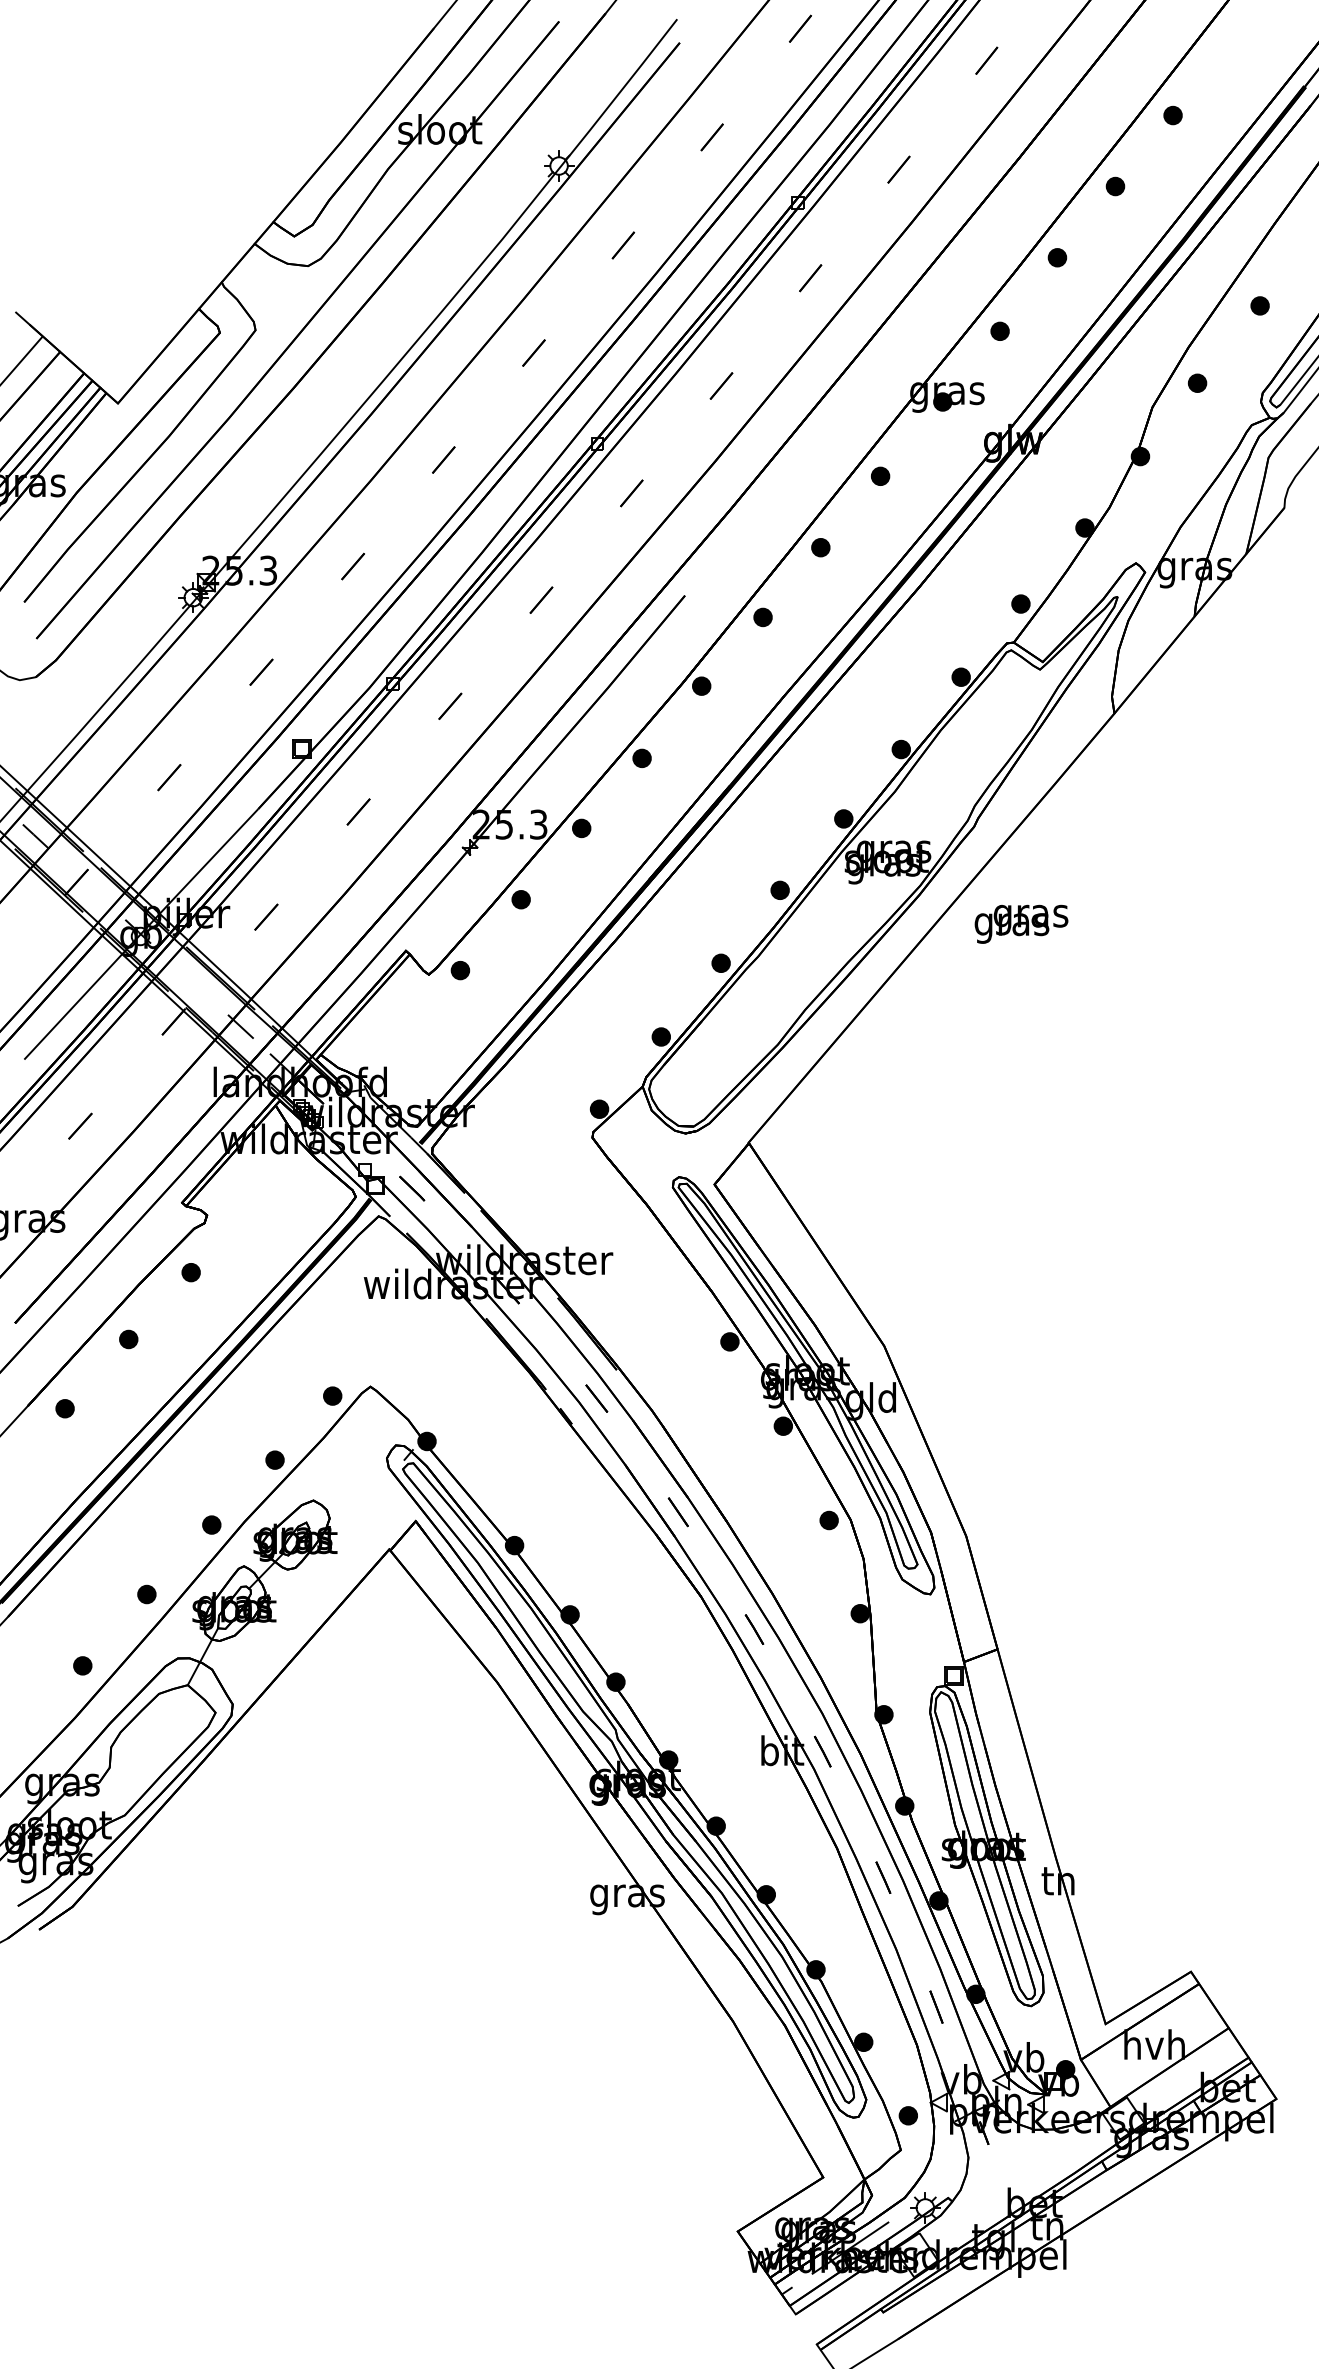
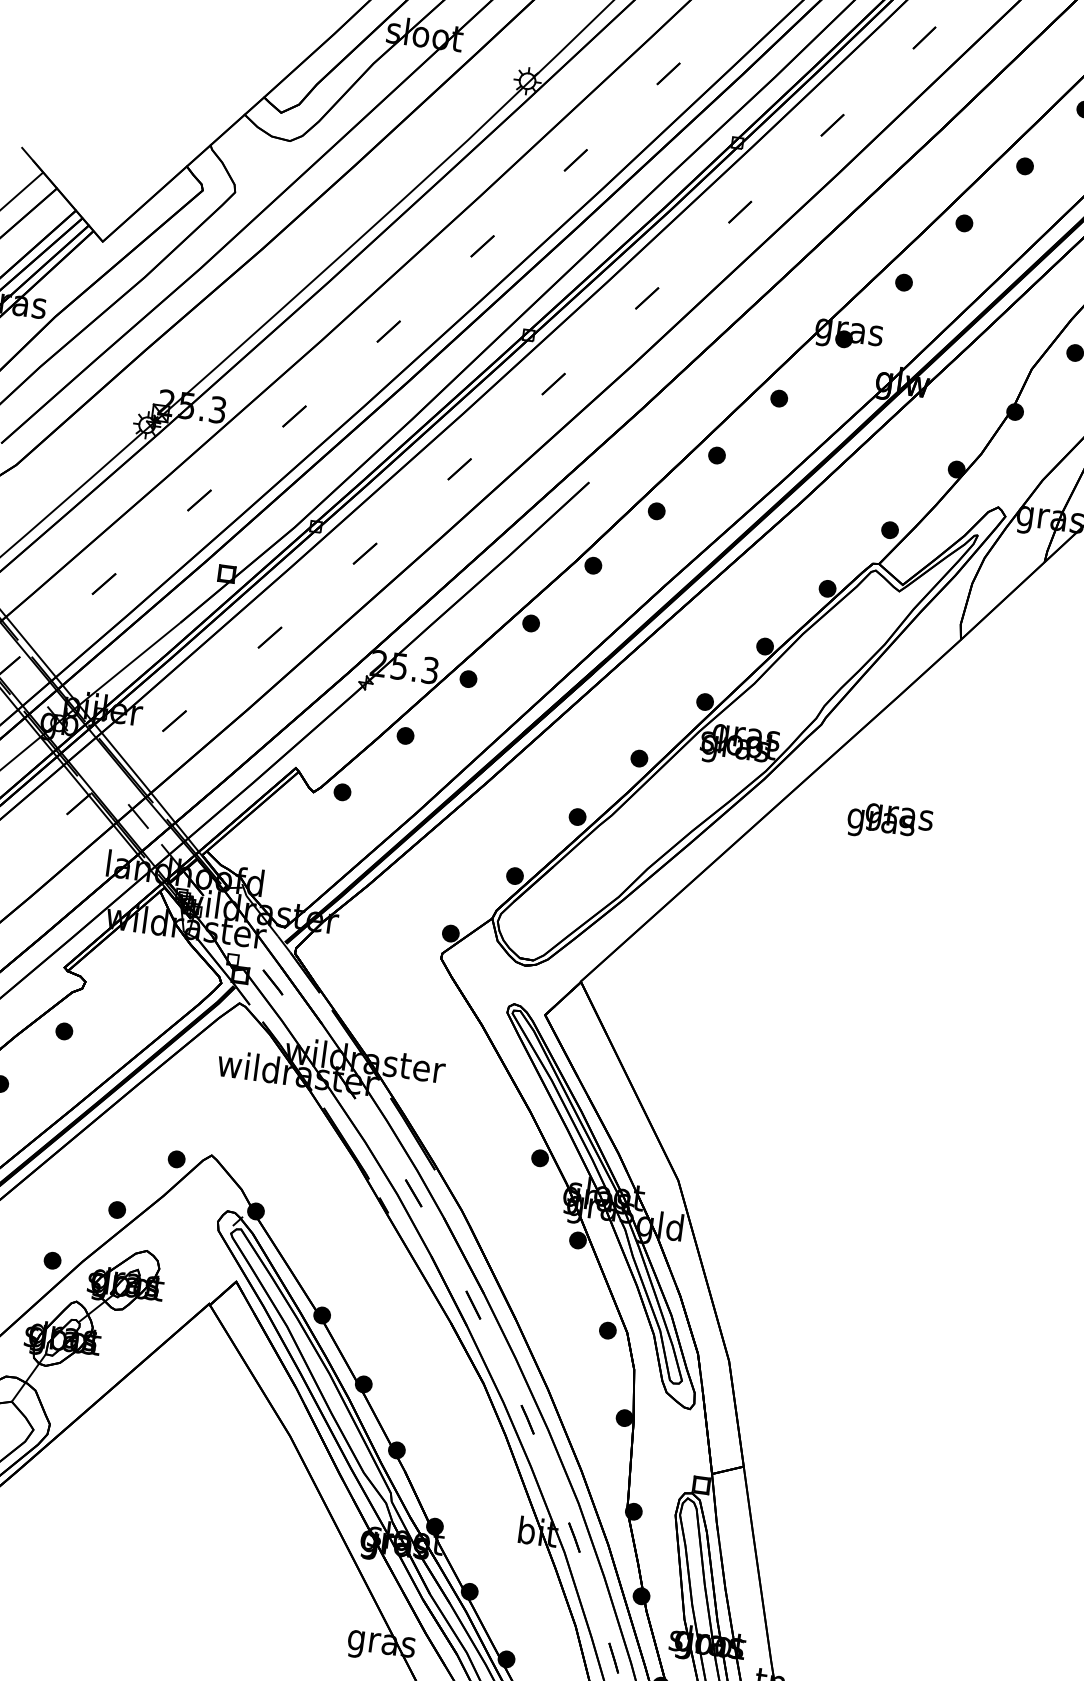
text: (1021, 923) -> (890, 822), moved

